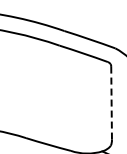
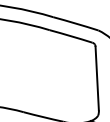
line: (111, 102) -> (97, 77), dashed -> solid

